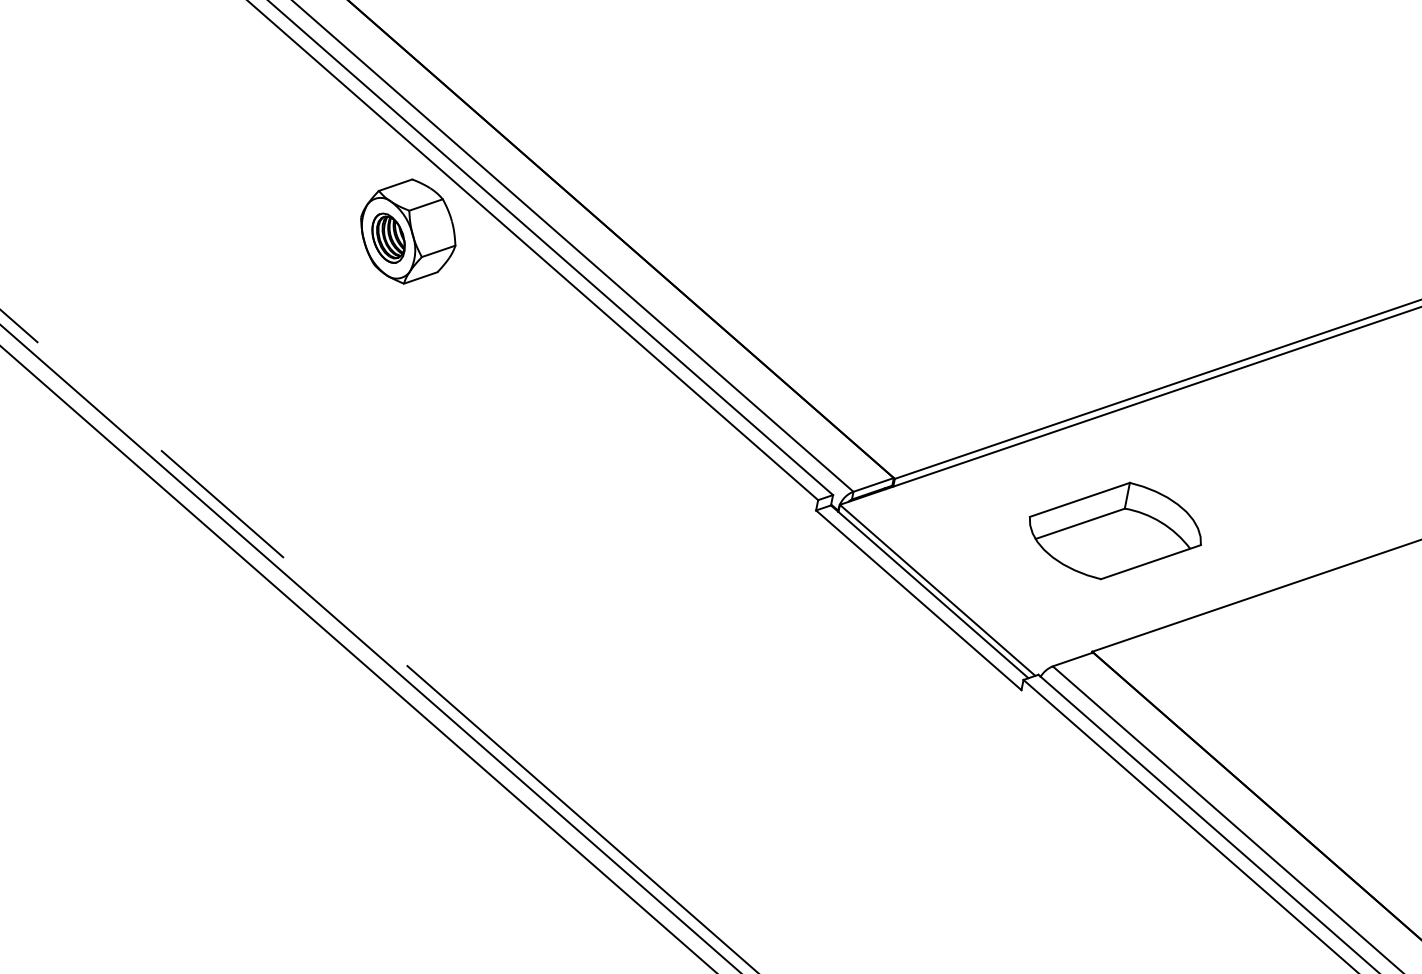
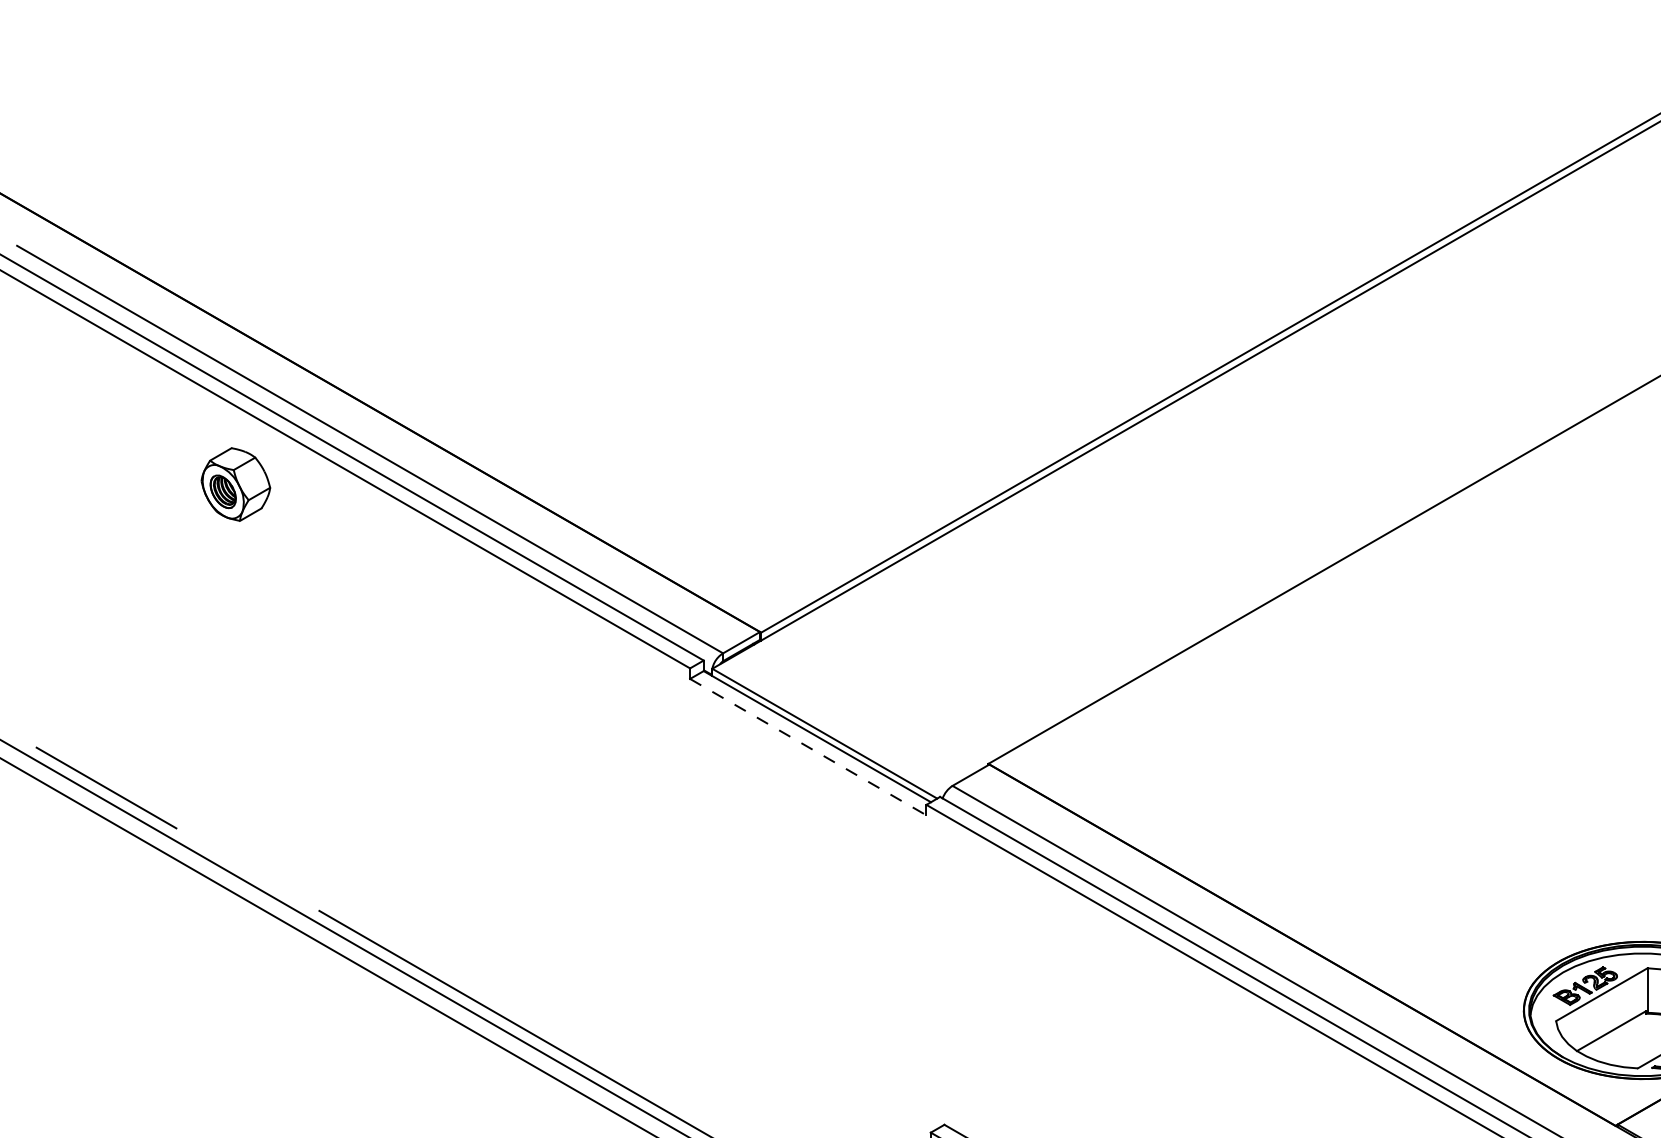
part: (407, 231) -> (235, 484), size x0.7
part: (1115, 530) -> (987, 640), removed
line: (918, 600) -> (808, 747), solid -> dashed

